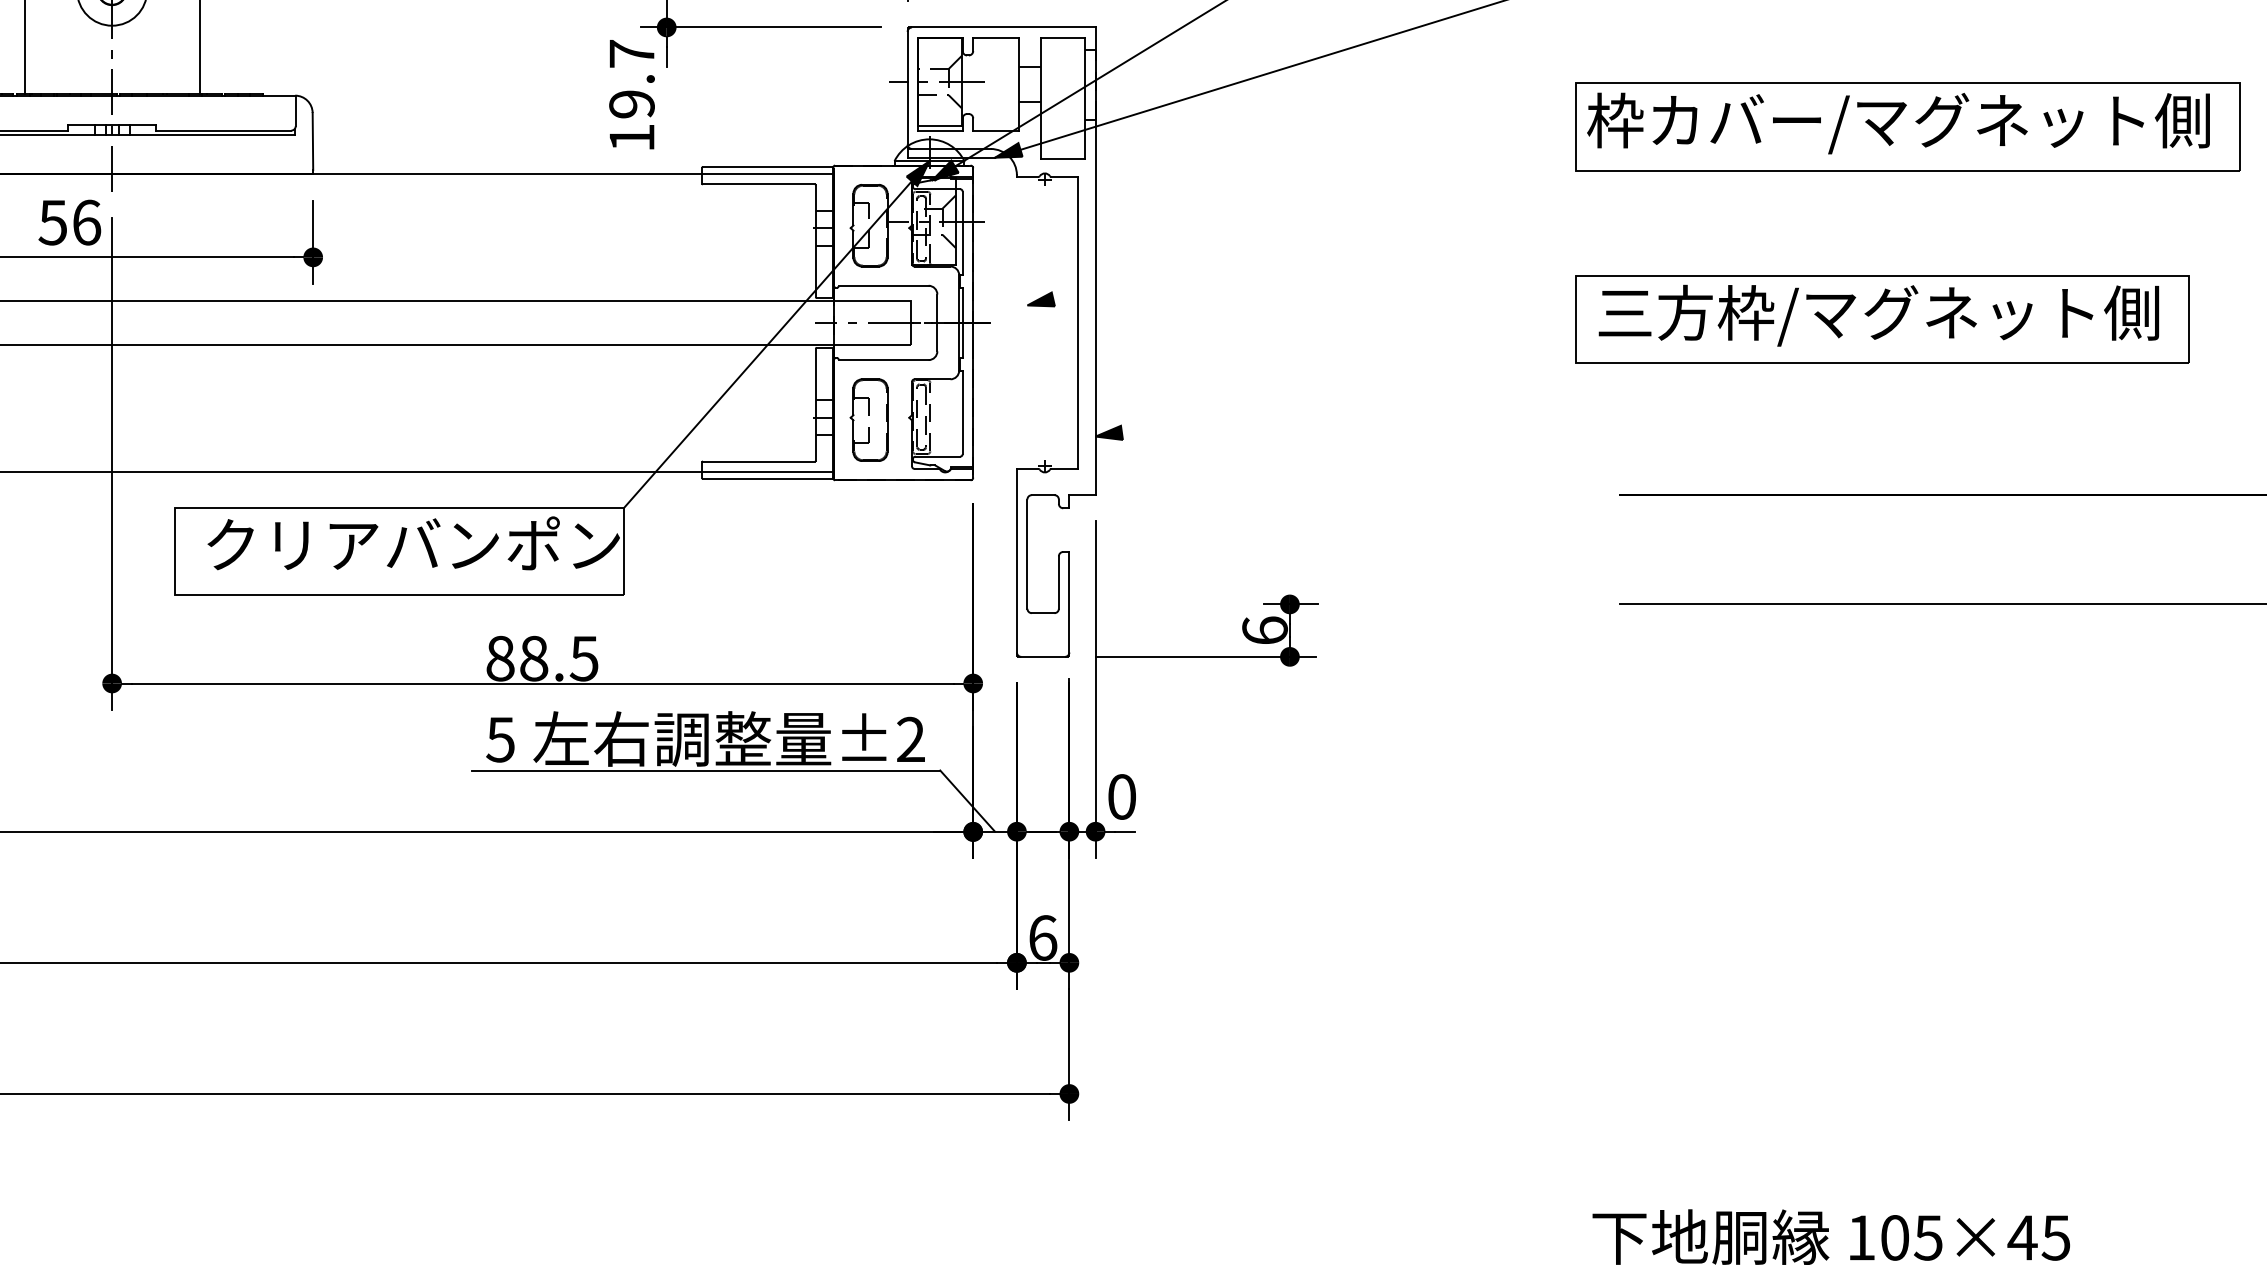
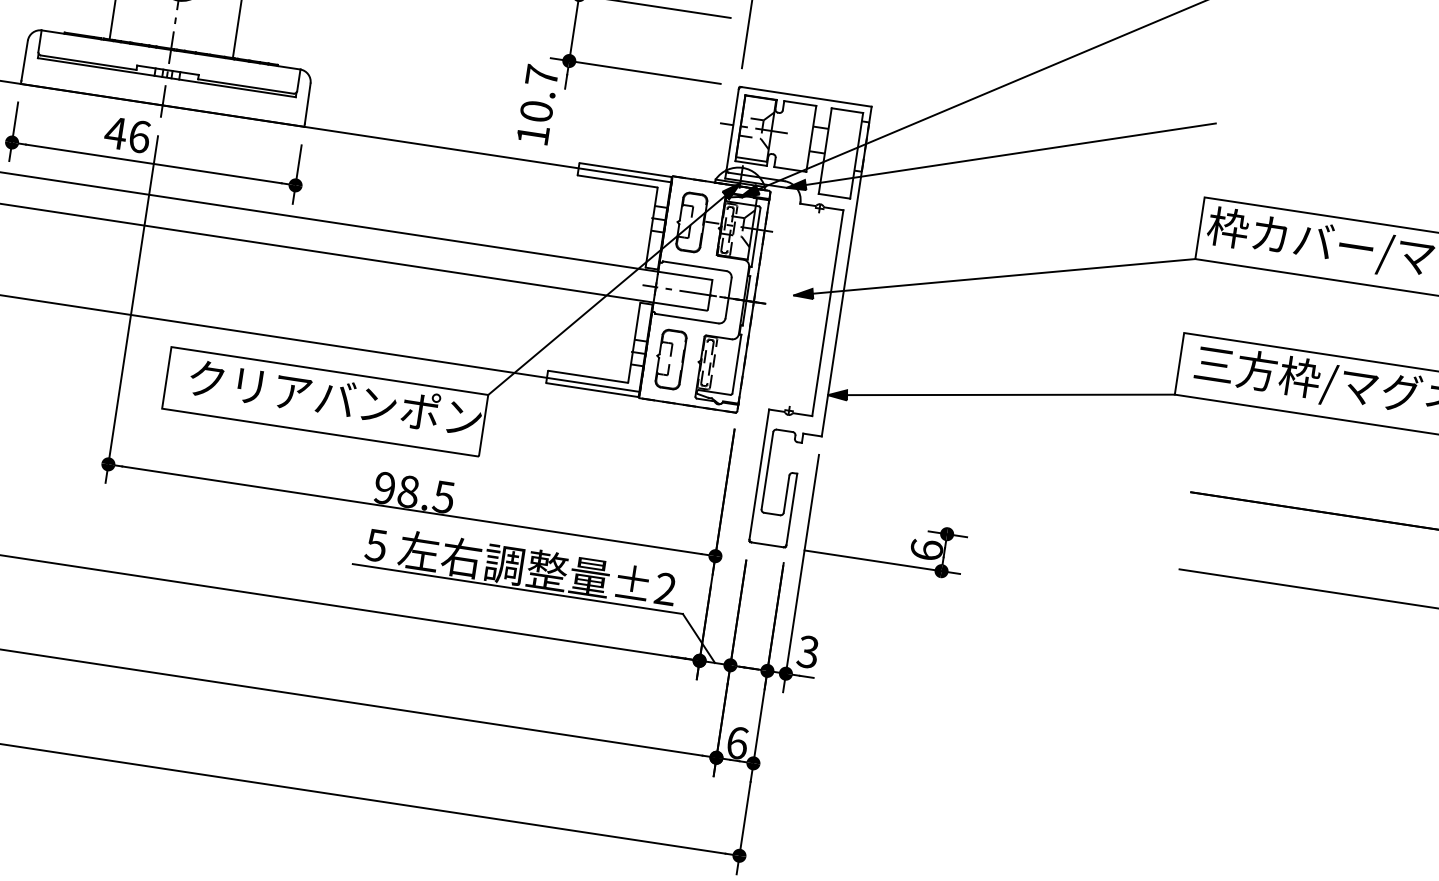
text: (631, 104) -> (536, 111), 19.7 -> 10.7
text: (52, 222) -> (115, 133), 56 -> 46
line: (1301, 237) -> (994, 276), added
line: (1335, 399) -> (1001, 394), added
text: (500, 658) -> (384, 488), 88.5 -> 98.5
text: (1121, 796) -> (807, 651), 0 -> 3

